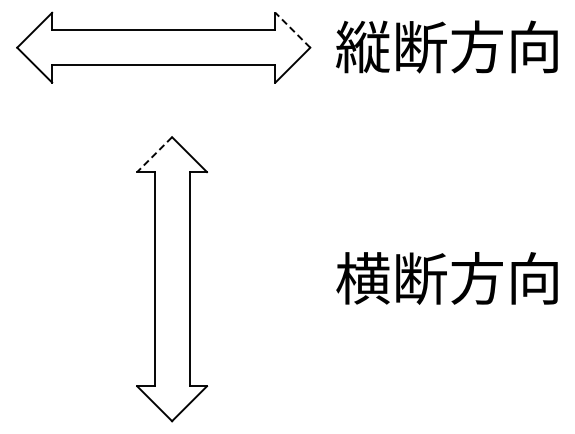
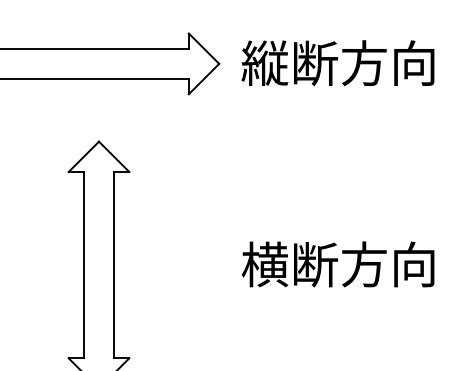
line: (292, 30) -> (203, 48), dashed -> solid
line: (154, 154) -> (83, 156), dashed -> solid

